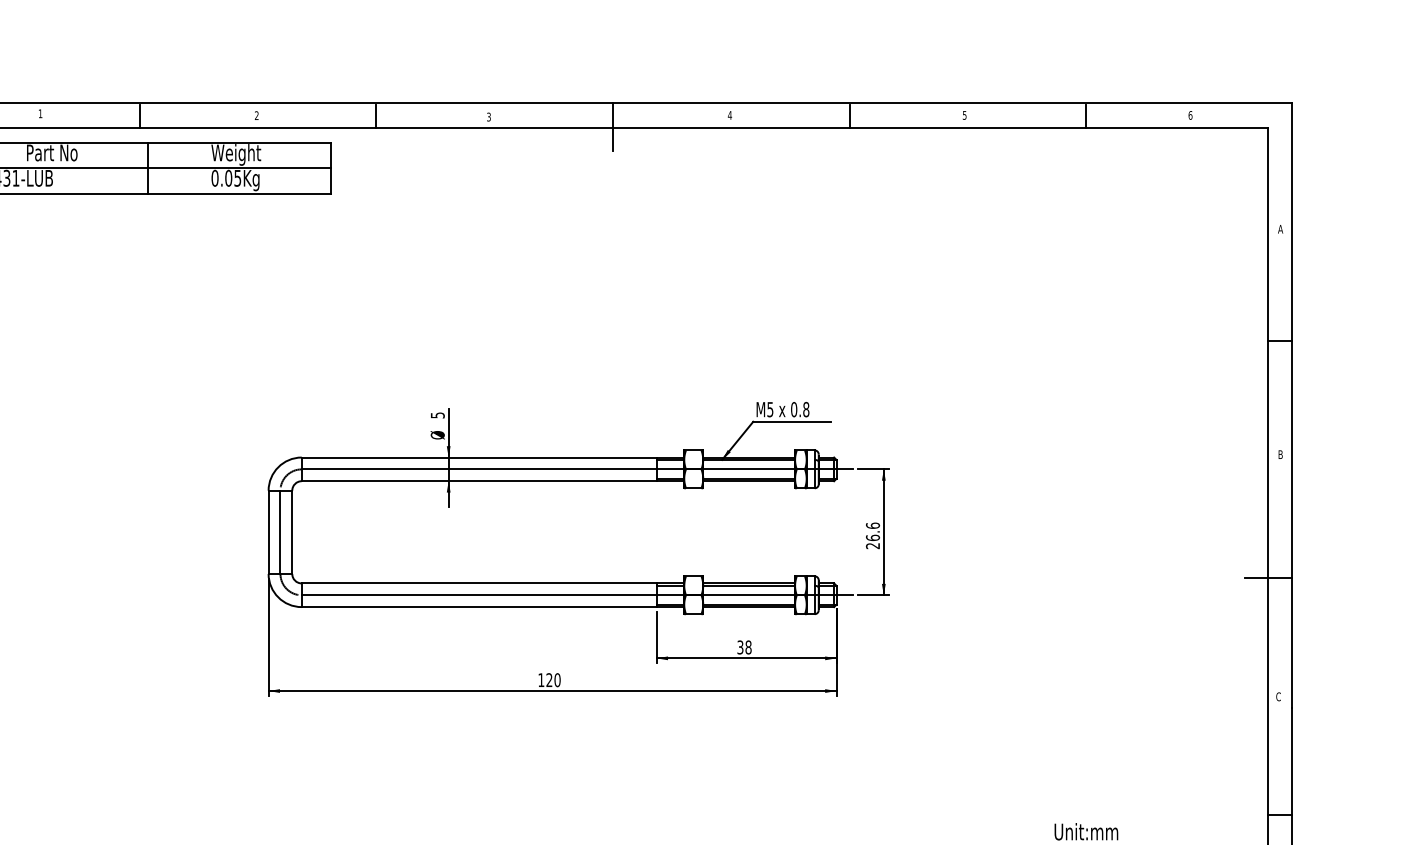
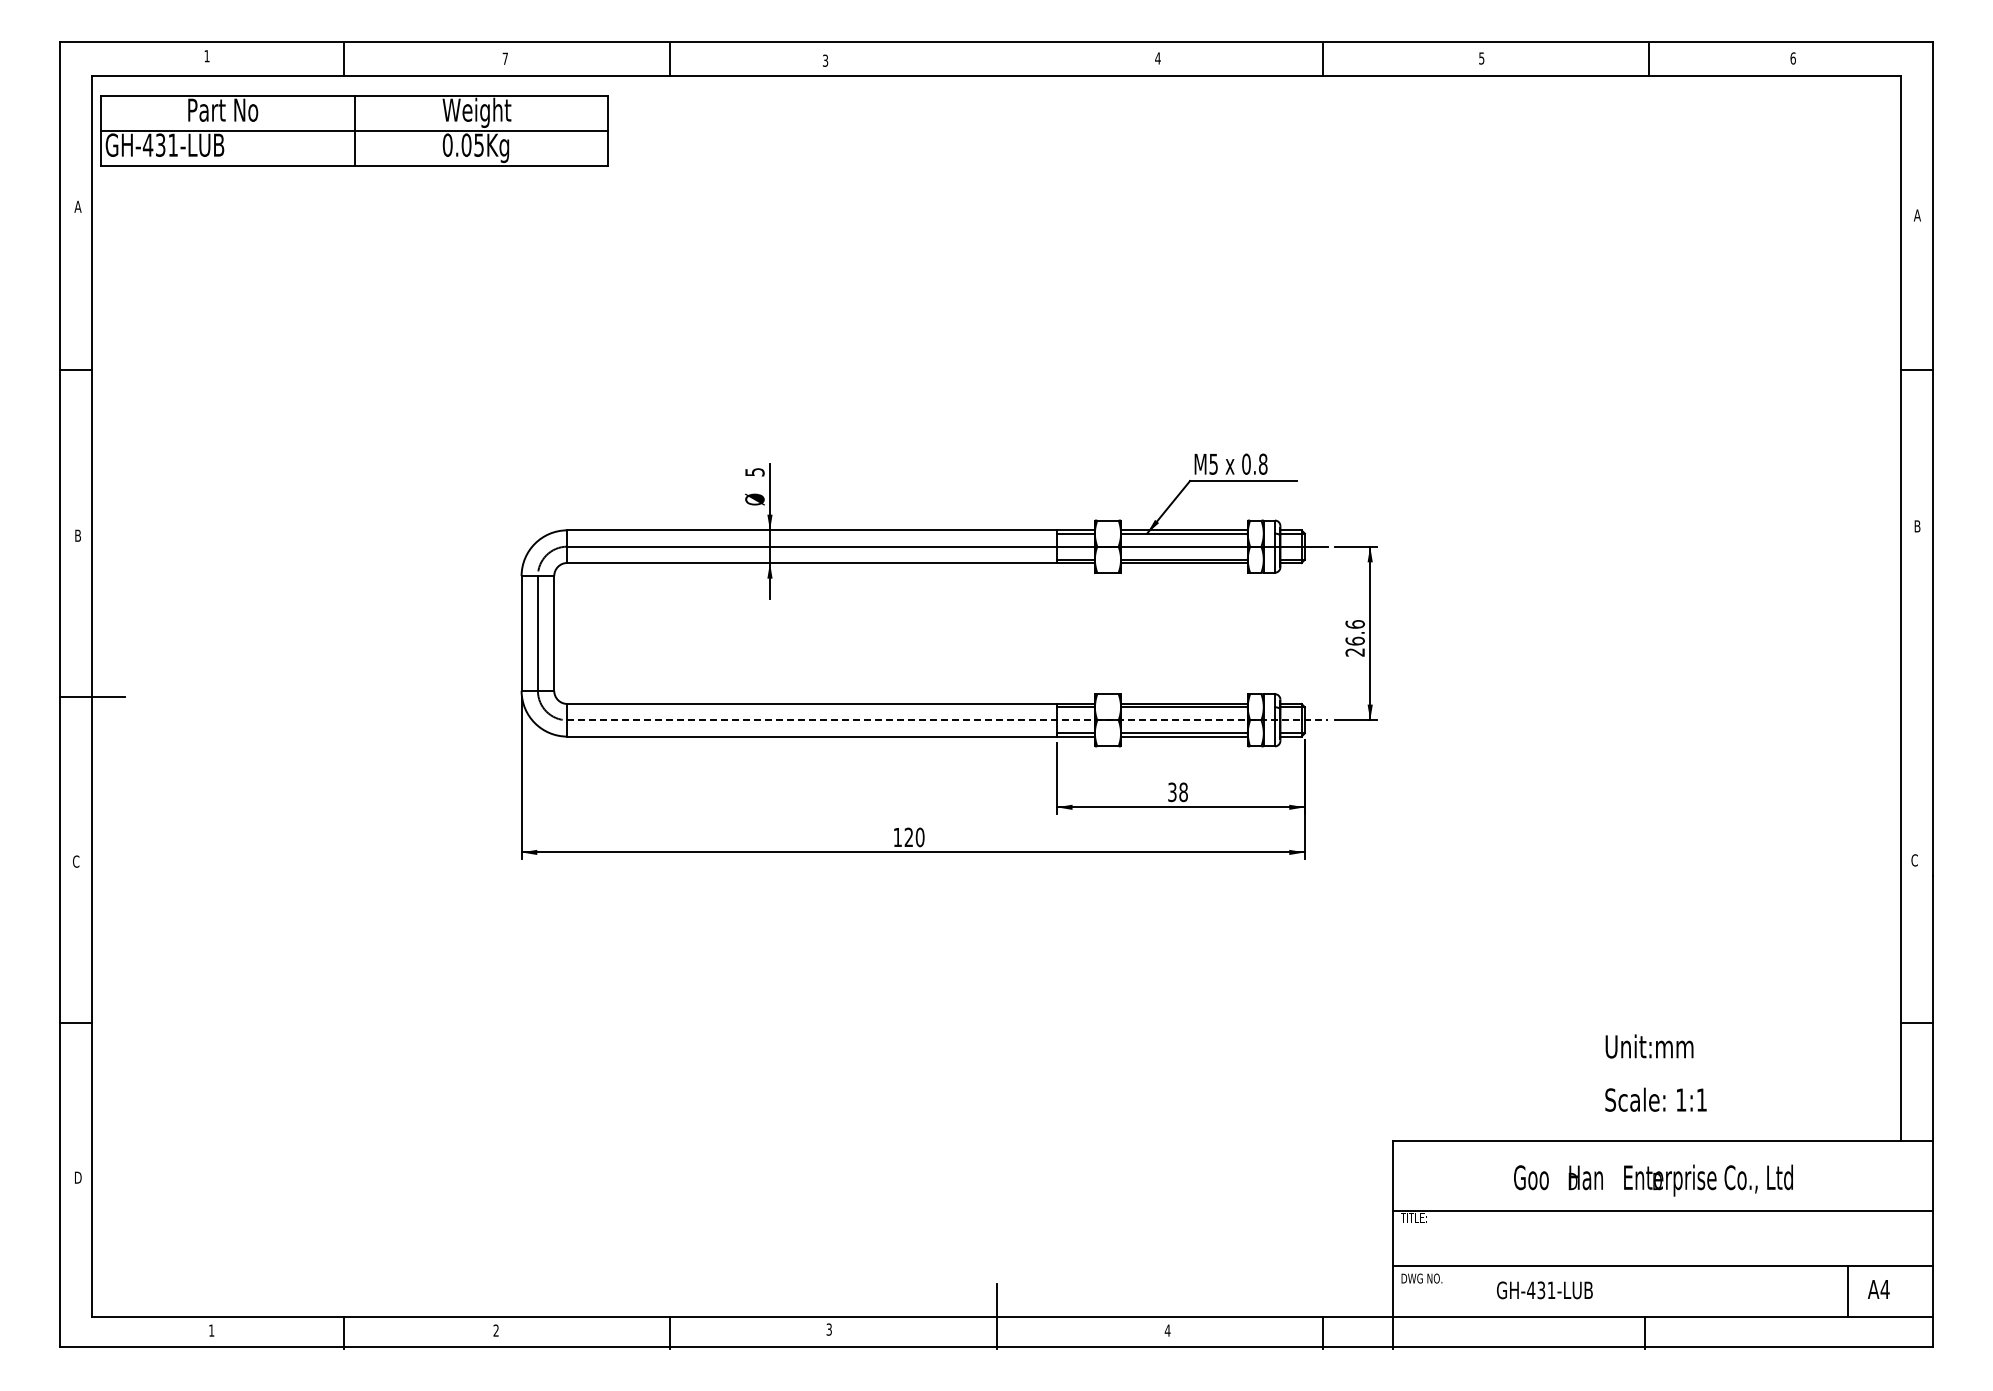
text: (256, 115) -> (504, 58), 2 -> 7
line: (612, 126) -> (996, 73), removed
line: (1268, 578) -> (1900, 696), removed
line: (578, 595) -> (948, 720), solid -> dashed

